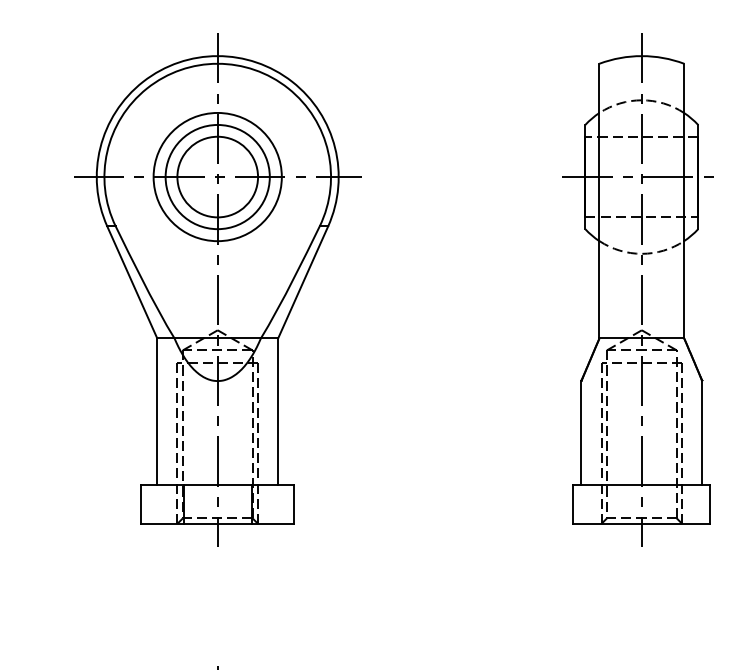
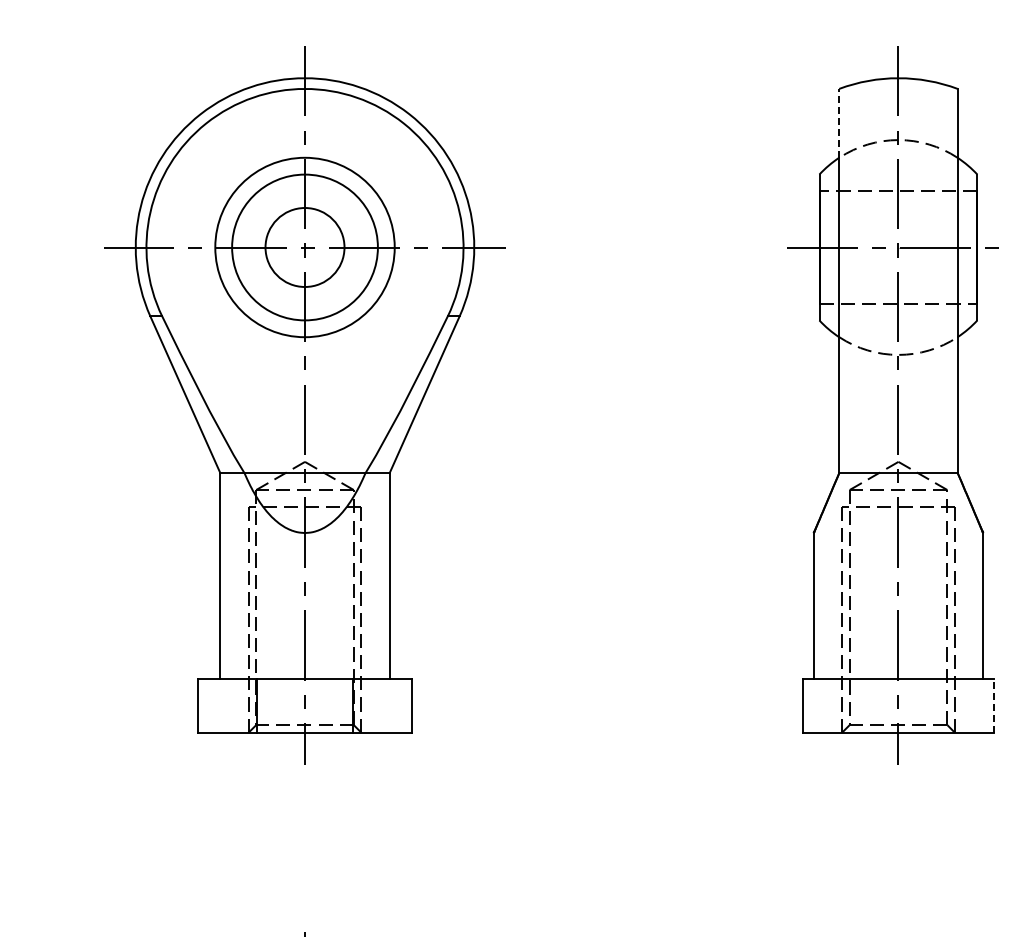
line: (599, 87) -> (839, 122), solid -> dashed
circle: (217, 177) -> (304, 247), size x0.7
line: (710, 504) -> (994, 705), solid -> dashed

